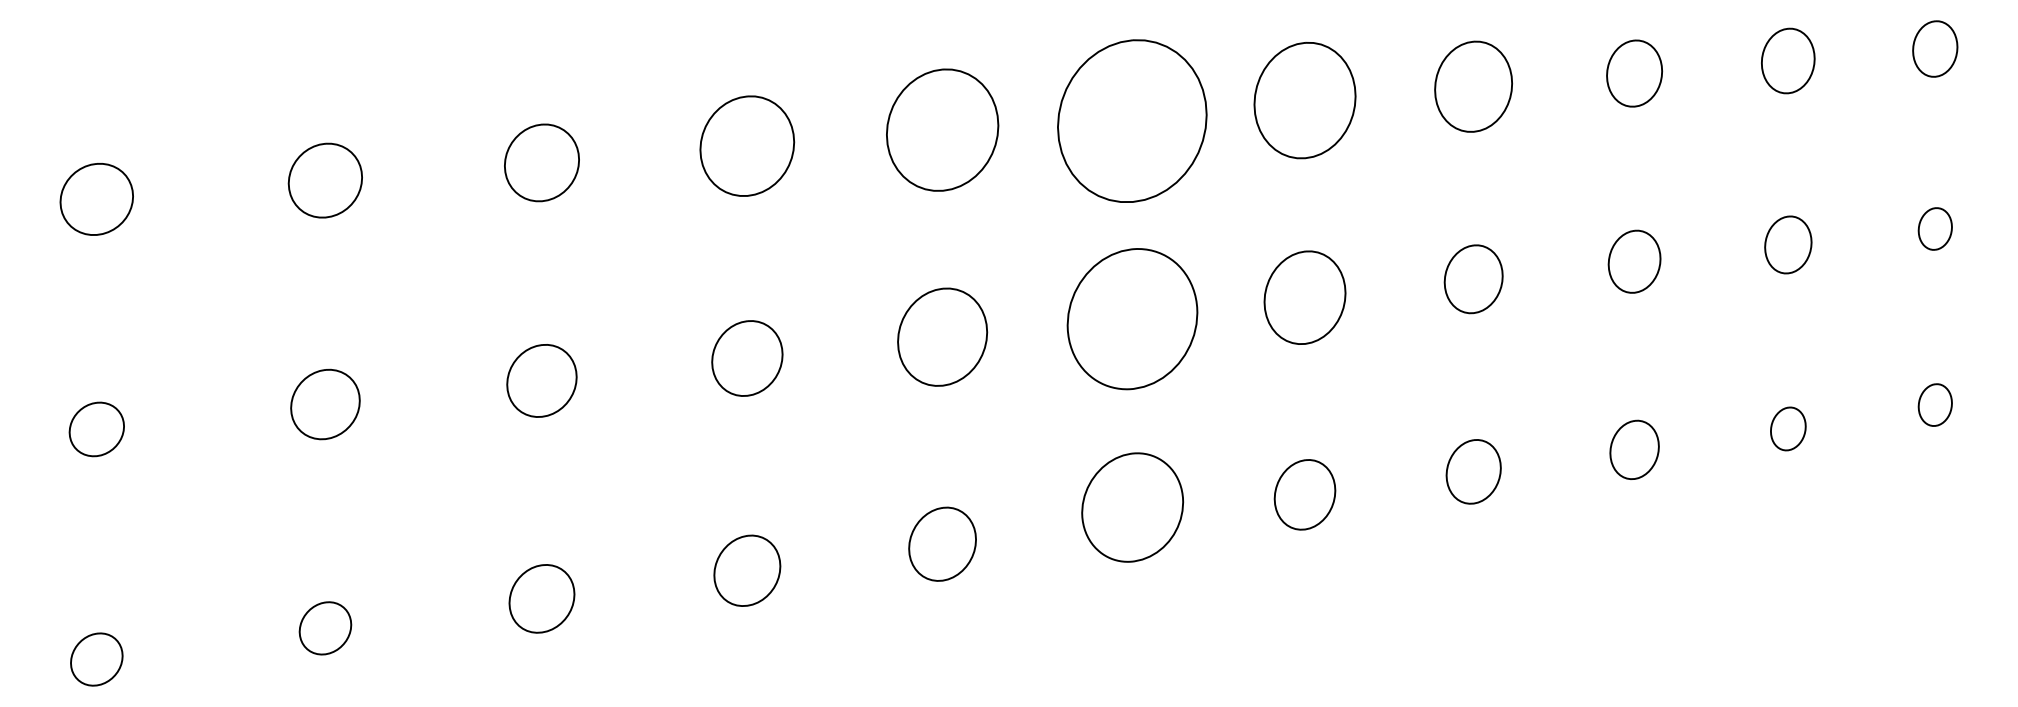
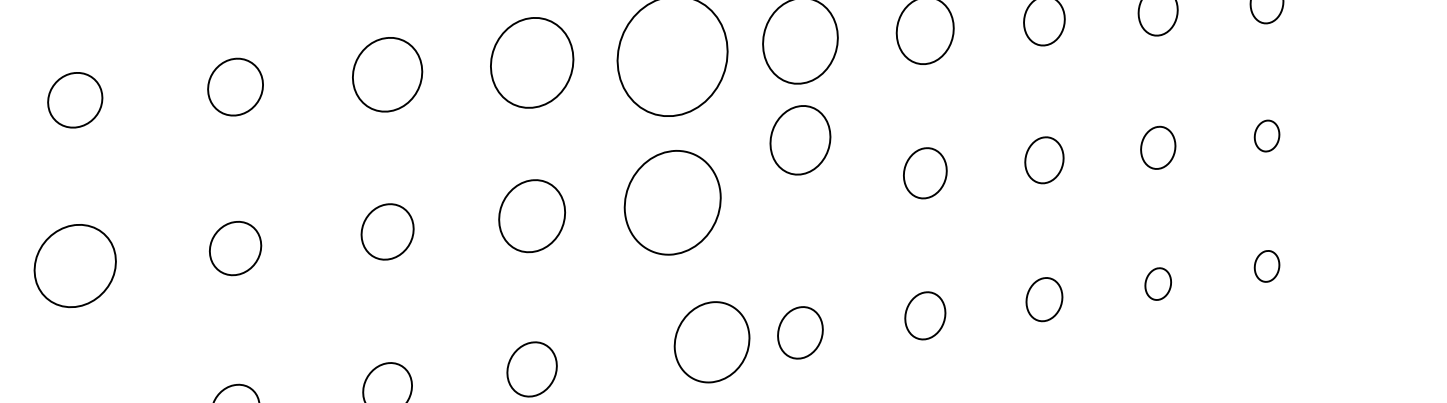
part: (1304, 297) -> (800, 140), moved
part: (325, 404) -> (75, 265), size x1.6
part: (1132, 507) -> (711, 342), moved

